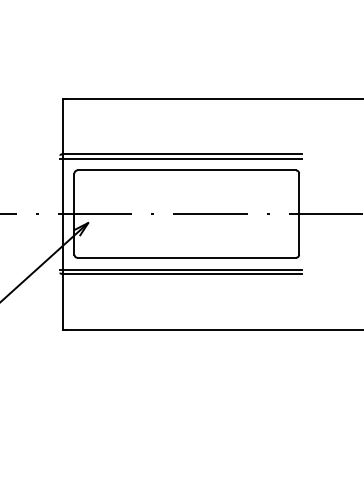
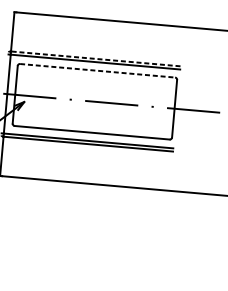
line: (182, 154) -> (95, 59), solid -> dashed
line: (187, 170) -> (98, 70), solid -> dashed

